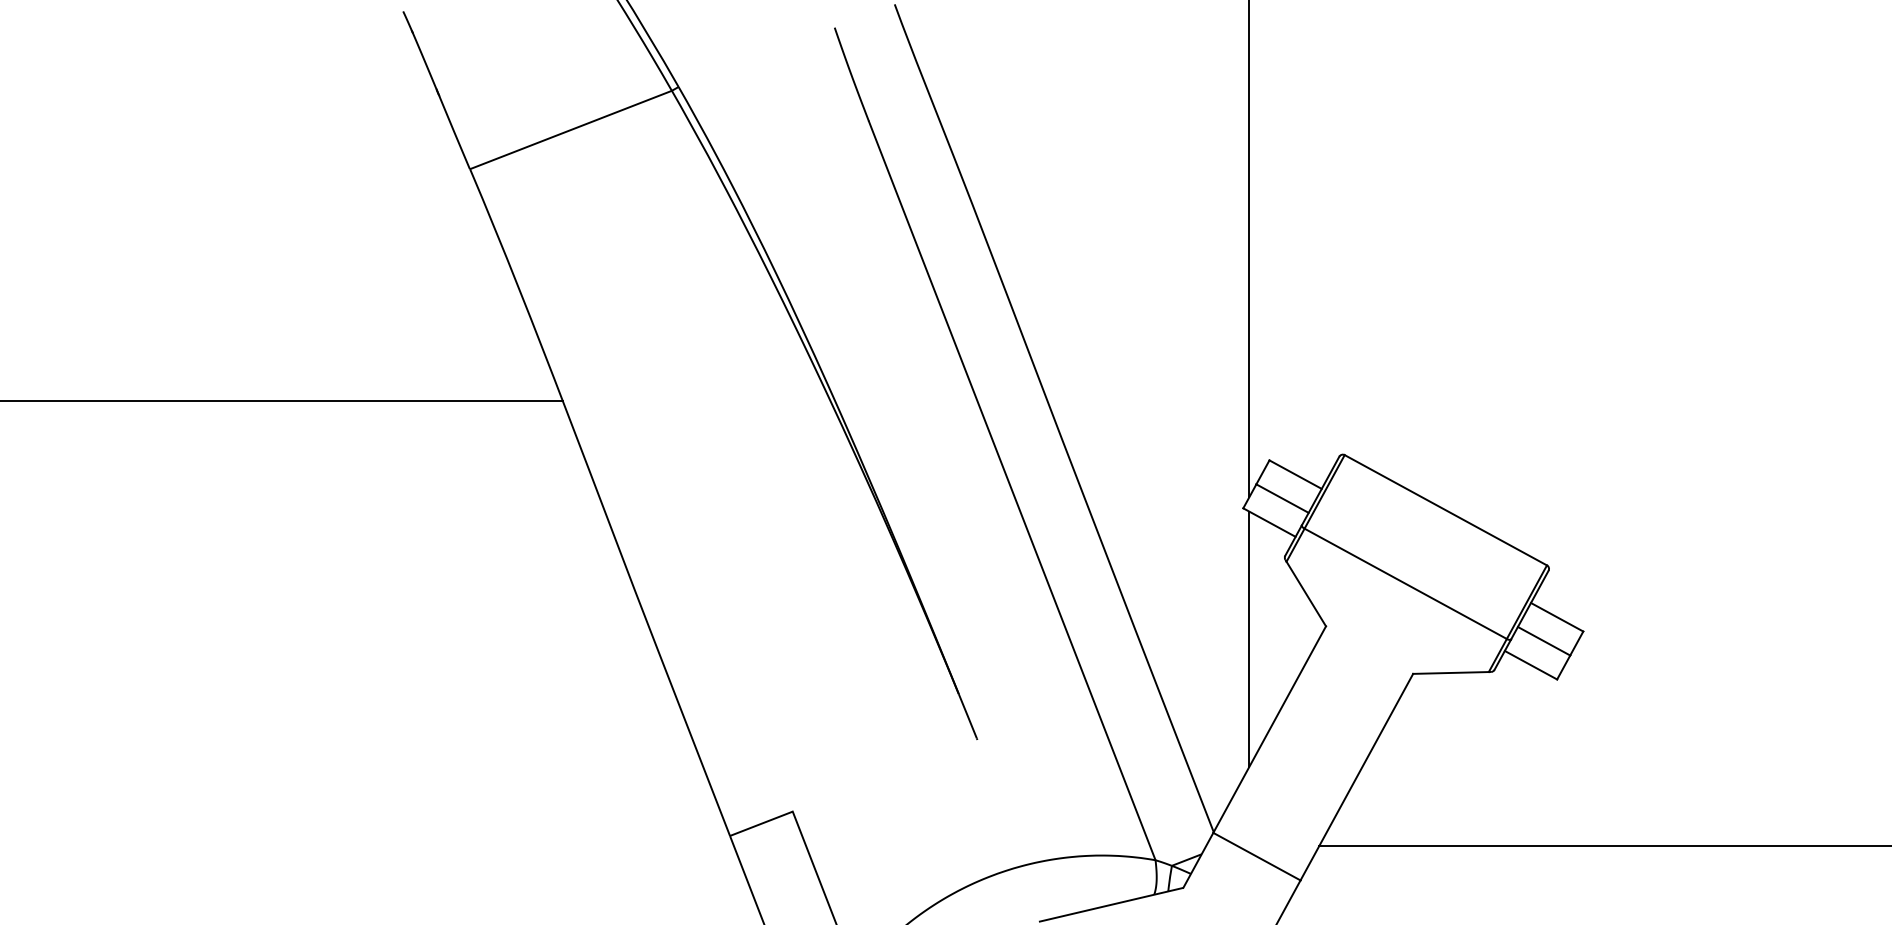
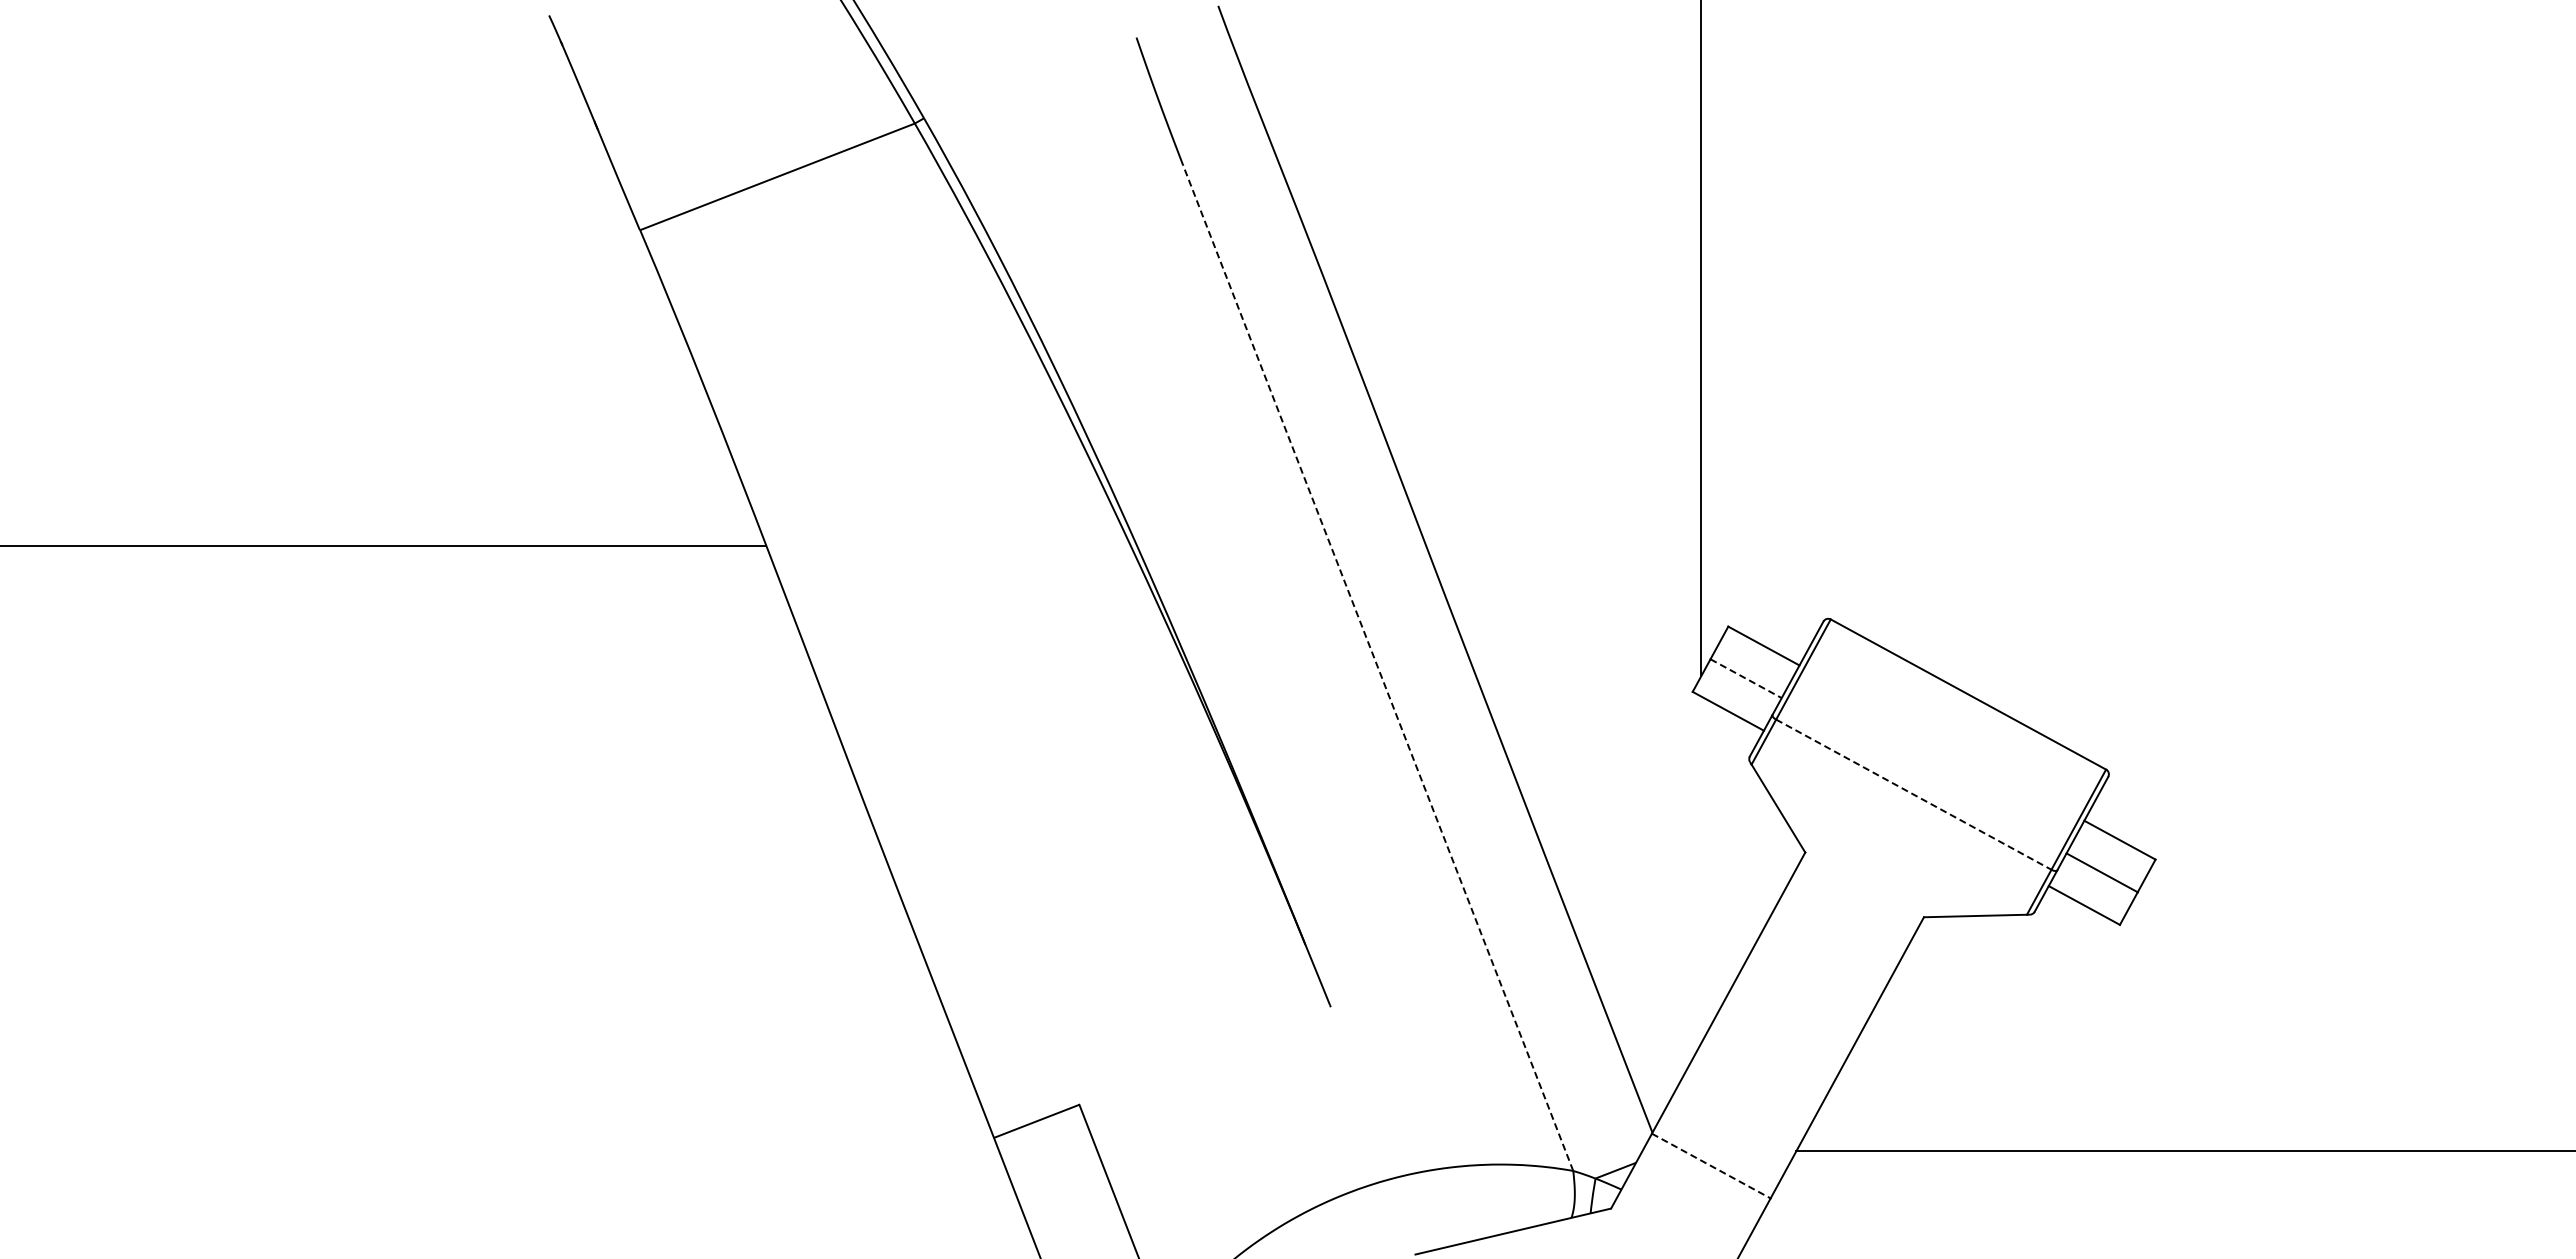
line: (1012, 490) -> (1378, 667), solid -> dashed
line: (1282, 498) -> (1746, 678), solid -> dashed
line: (1405, 583) -> (1913, 794), solid -> dashed
line: (1249, 638) -> (1701, 869), removed
line: (1257, 856) -> (1711, 1166), solid -> dashed

